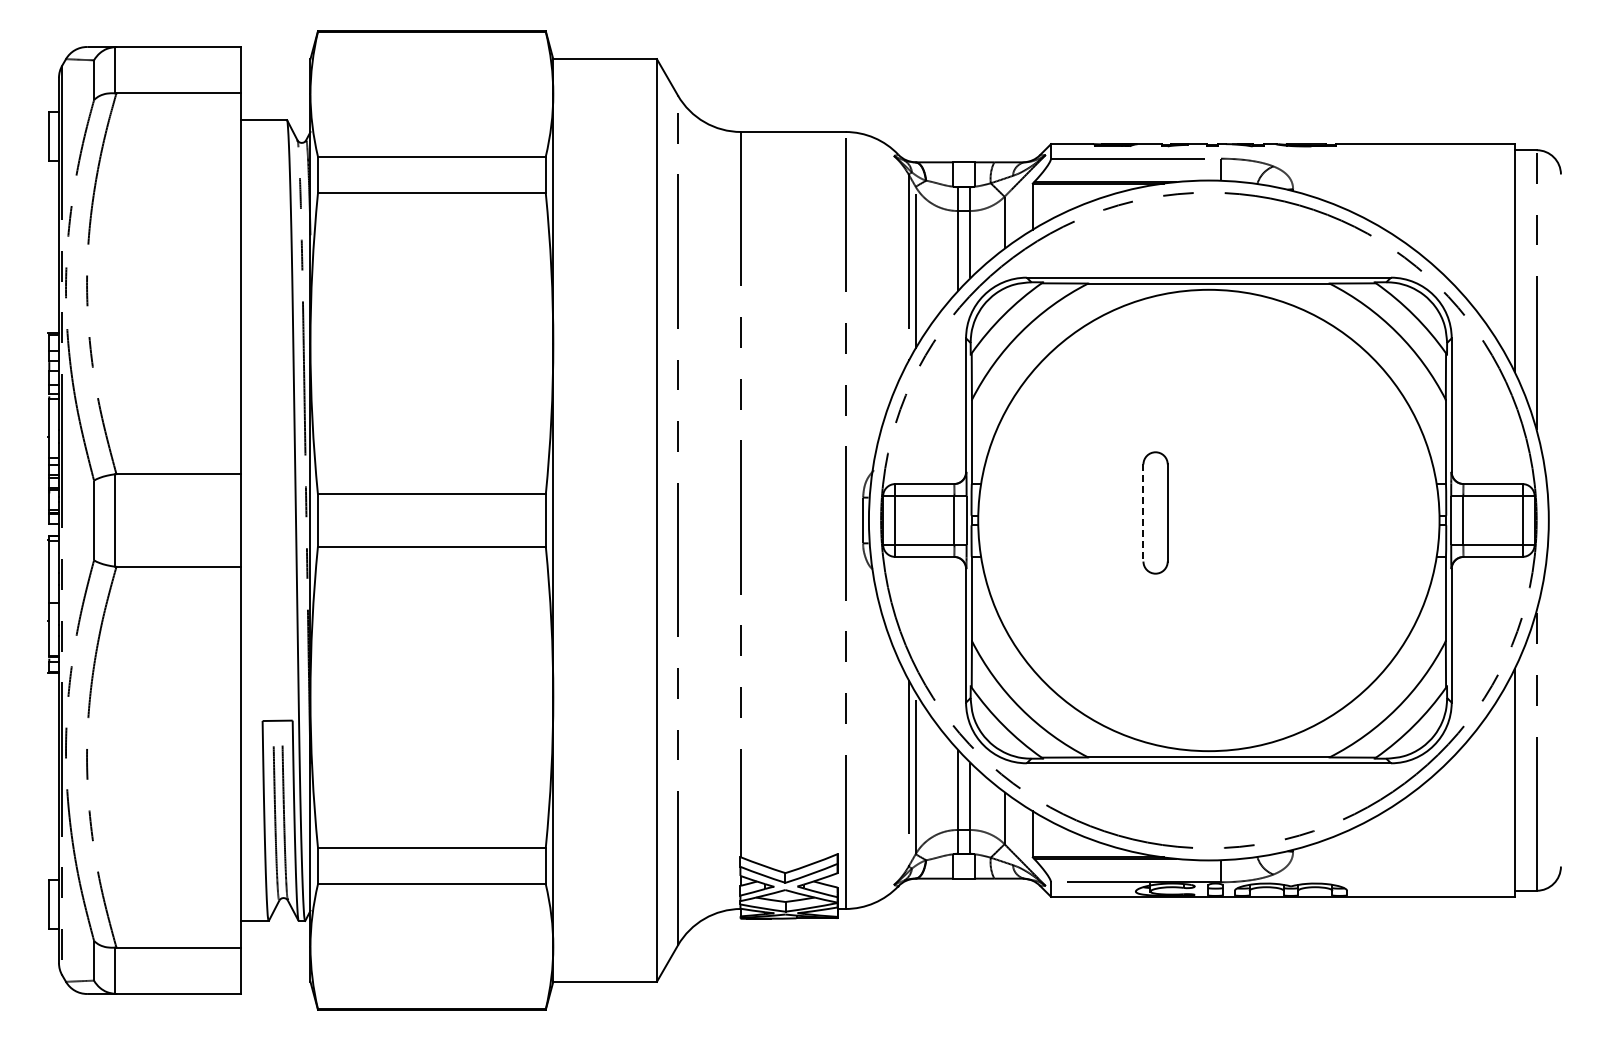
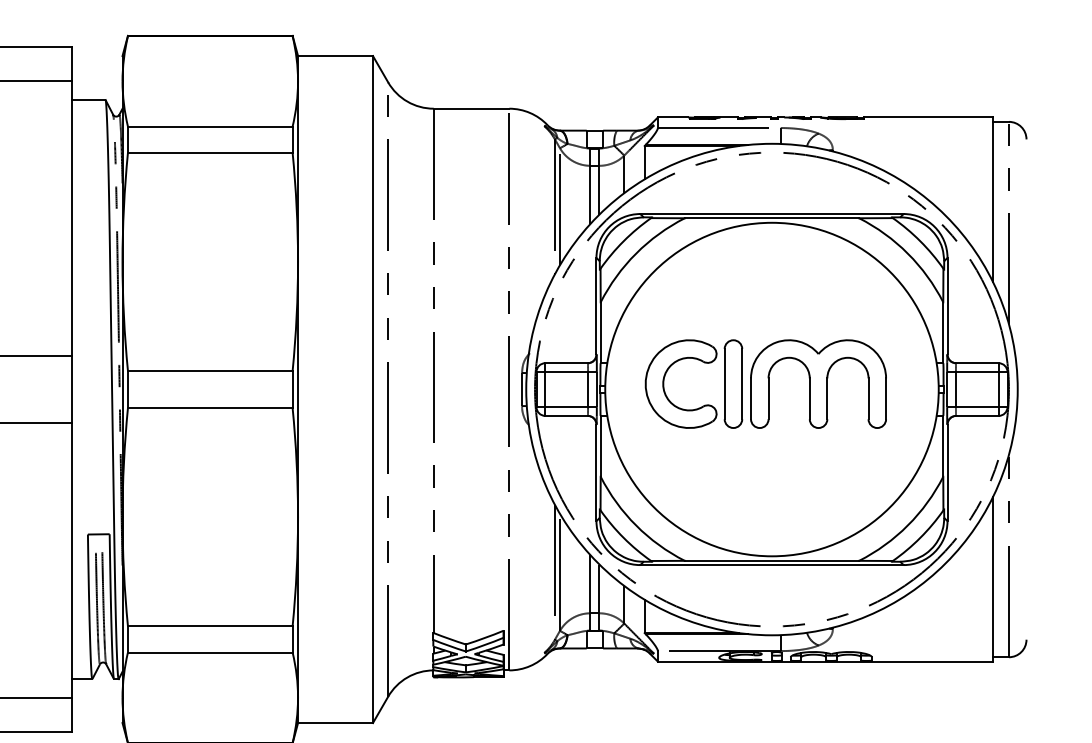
part: (1059, 512) -> (663, 383), added
line: (1143, 512) -> (724, 383), dashed -> solid
part: (1273, 512) -> (818, 383), added

